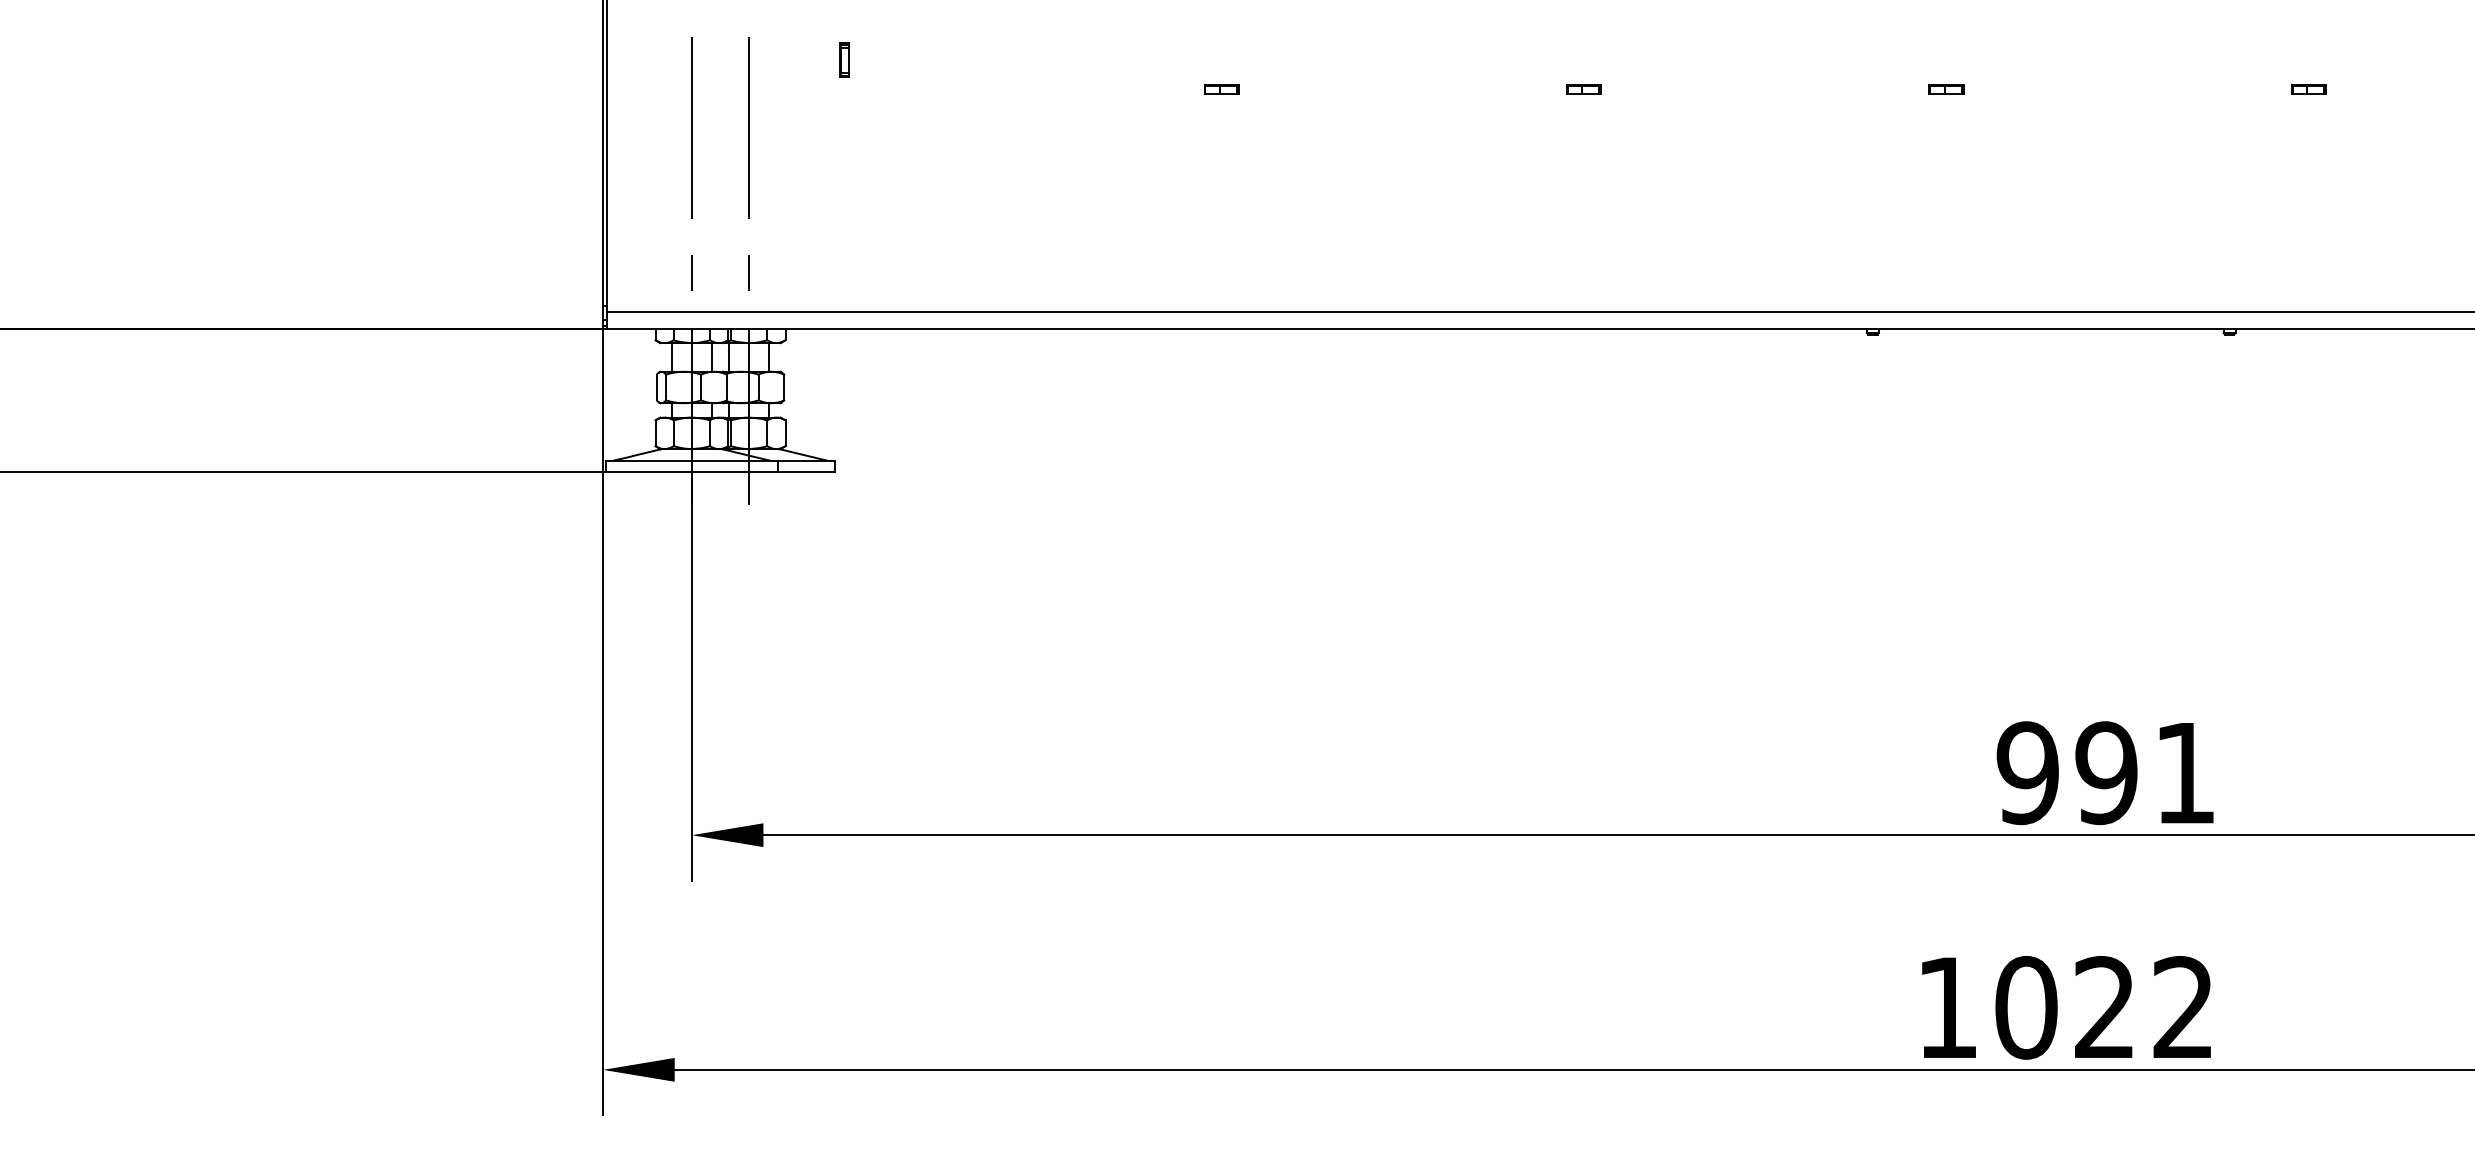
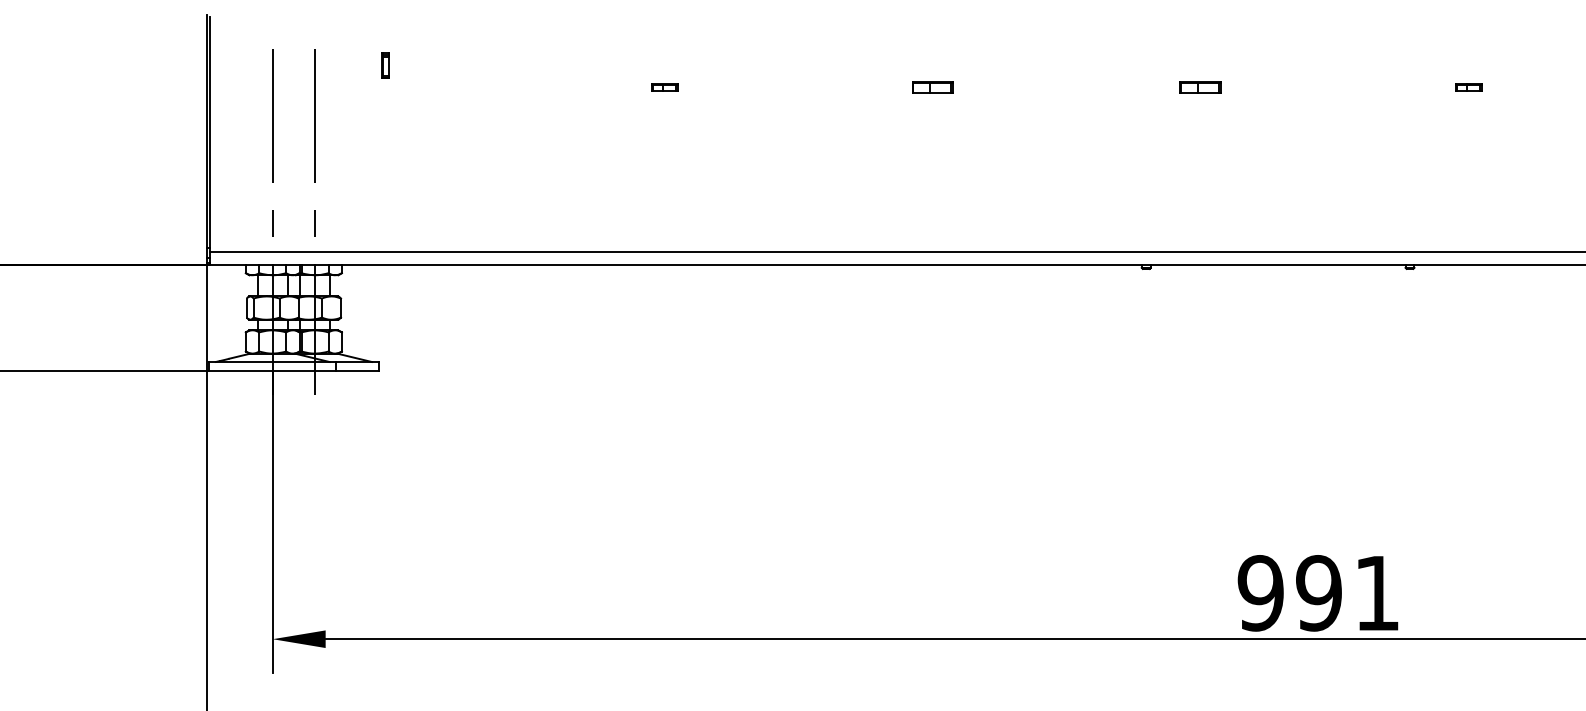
part: (1583, 89) -> (932, 87), size x1.6
part: (1946, 89) -> (1200, 87), size x1.6

